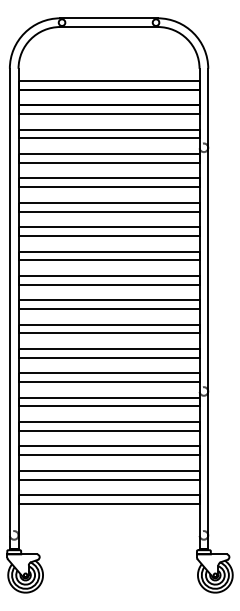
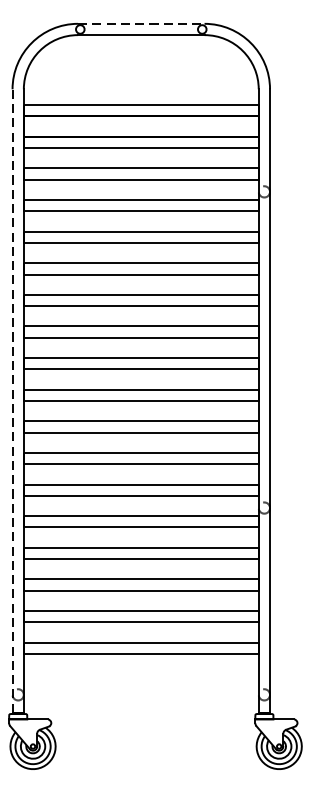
line: (109, 18) -> (141, 24), solid -> dashed
line: (9, 308) -> (12, 400), solid -> dashed

